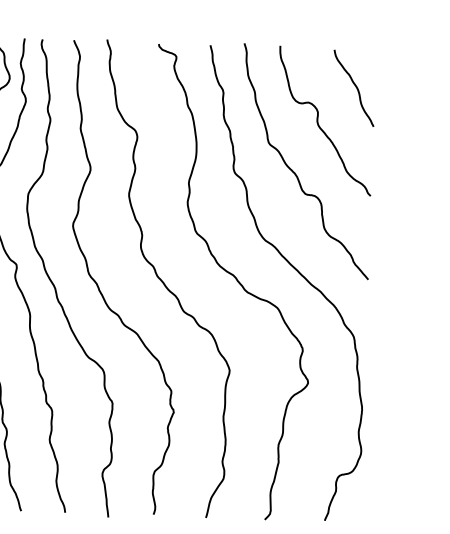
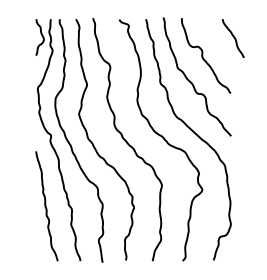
curve: (354, 86) -> (233, 37), moved

